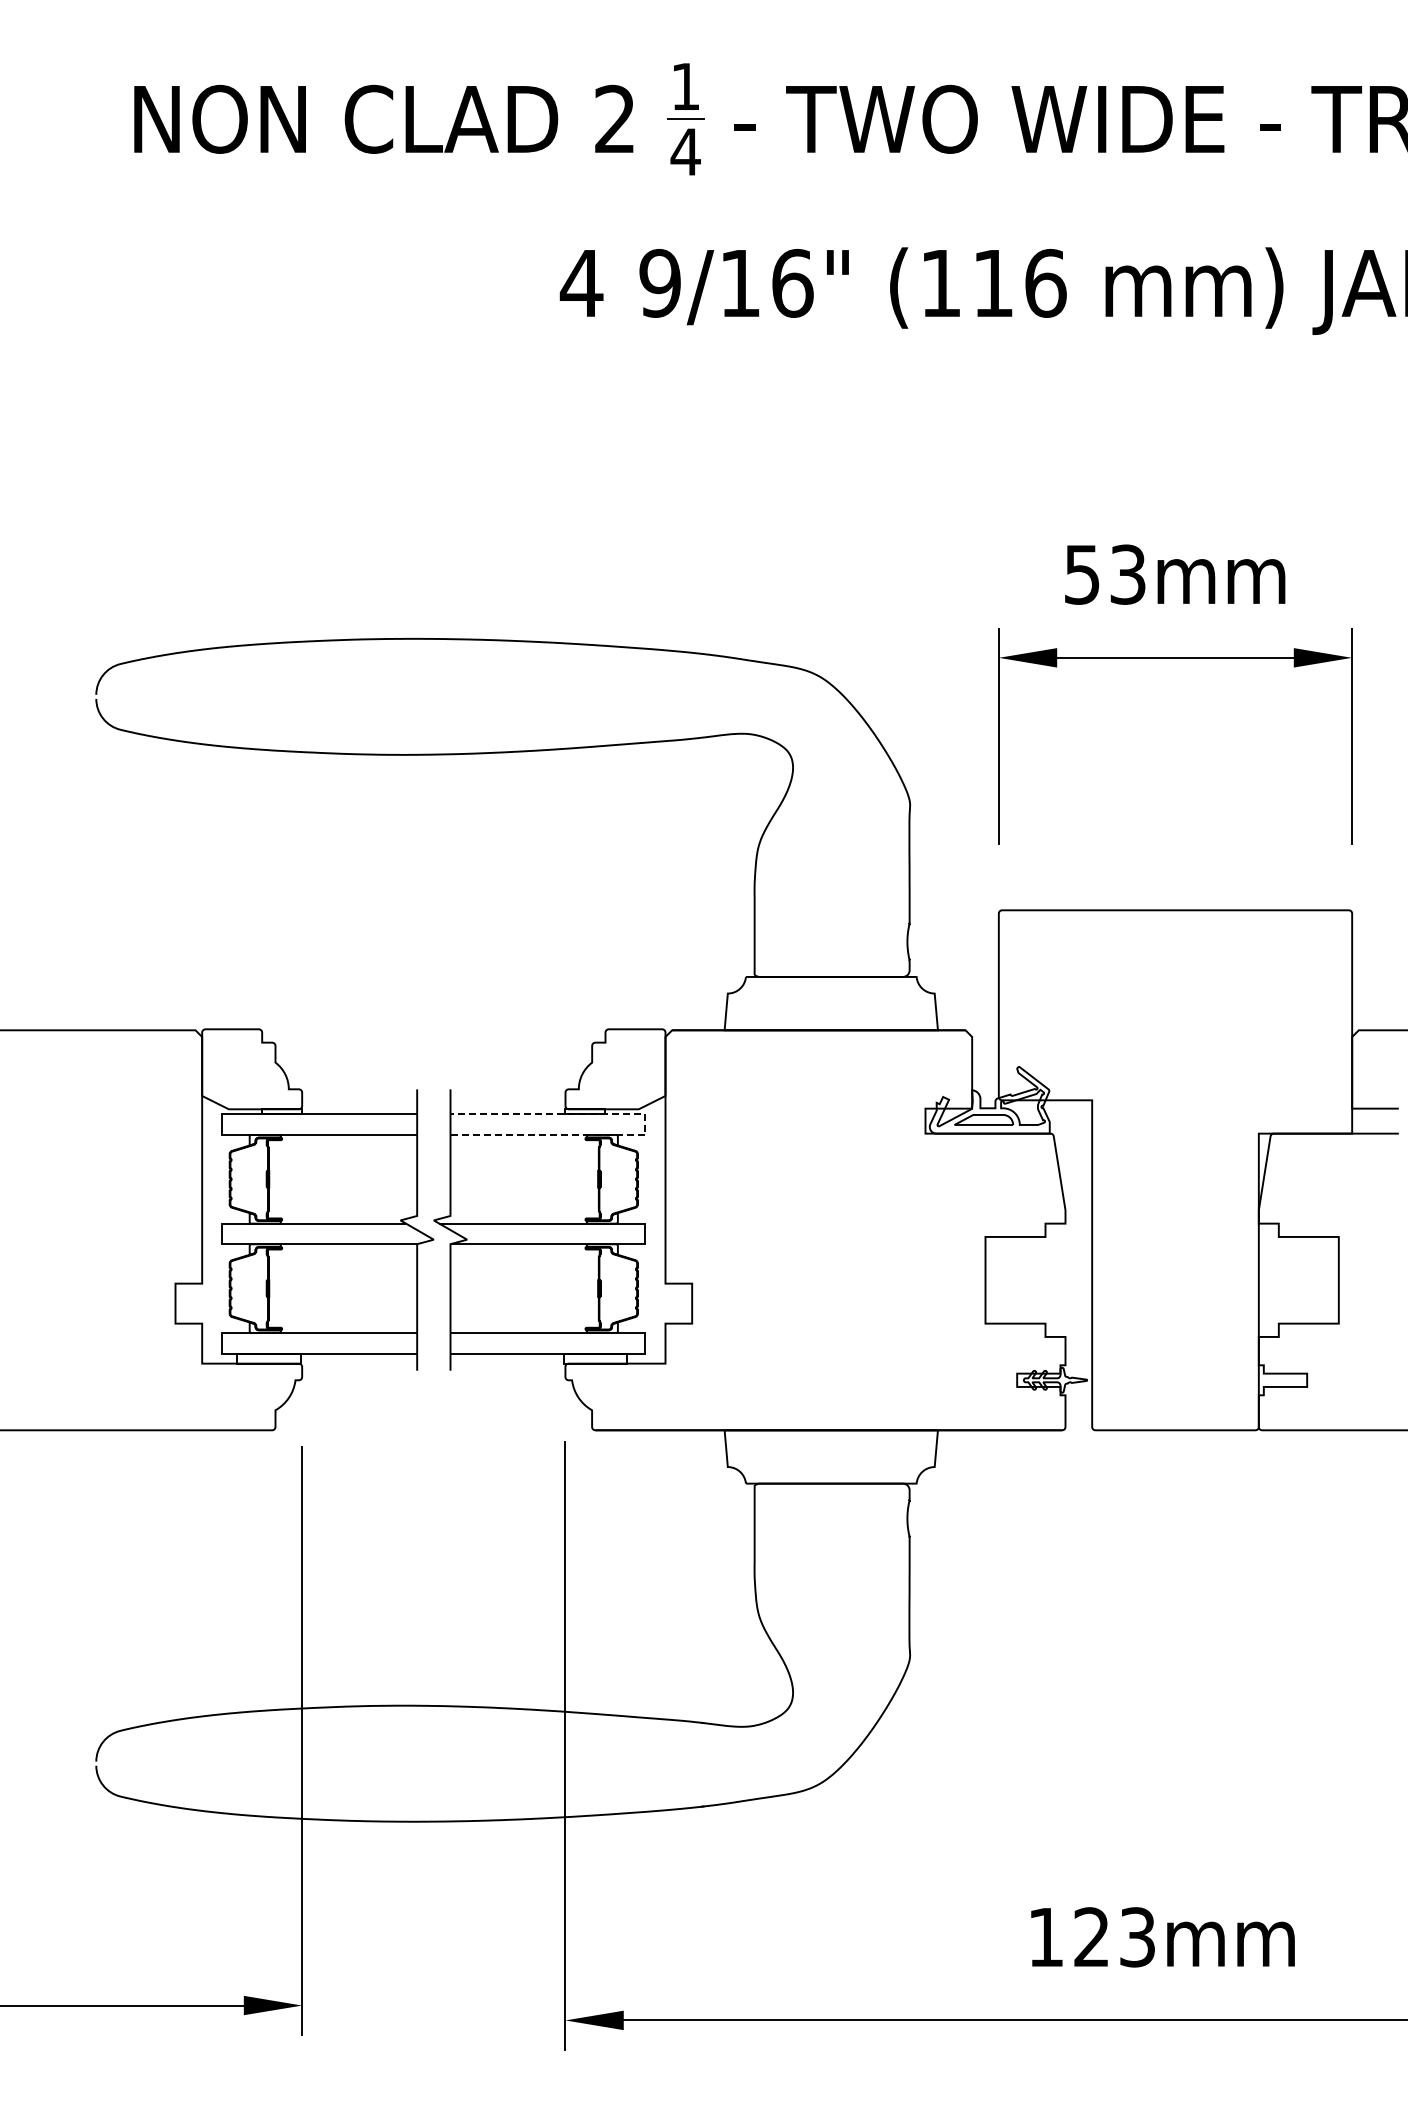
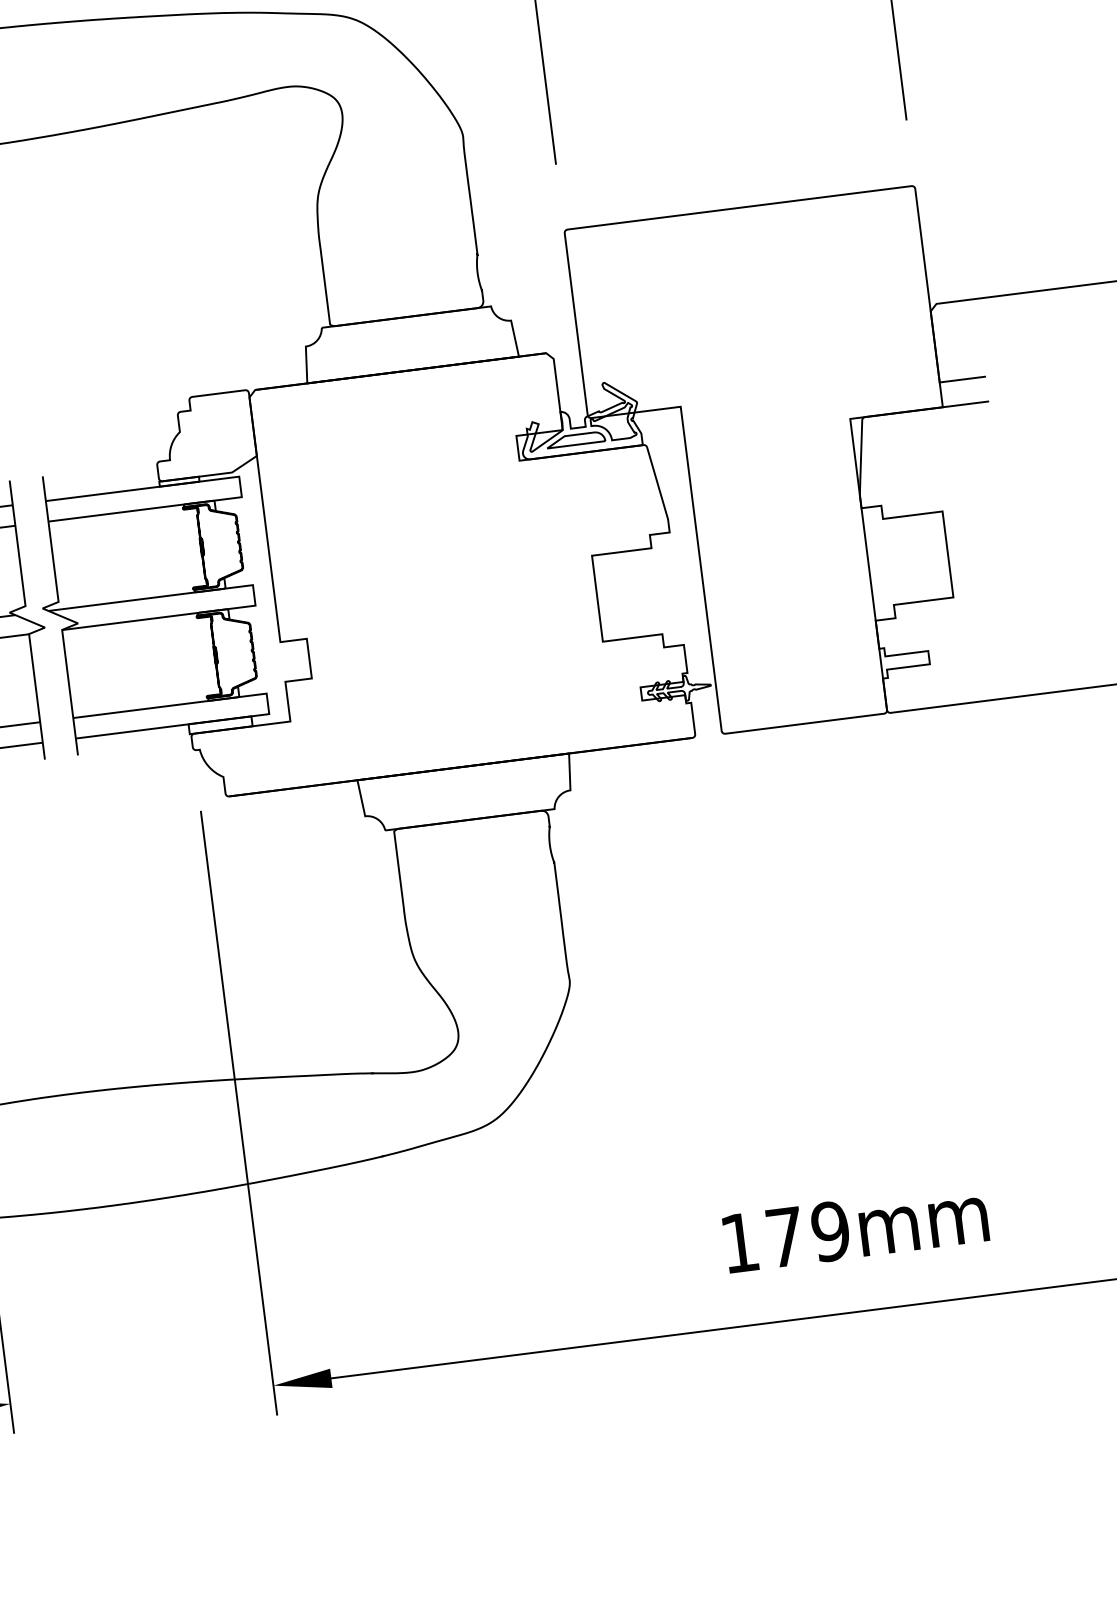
line: (645, 1124) -> (240, 486), dashed -> solid
text: (1114, 1937) -> (807, 1234), 123mm -> 179mm

